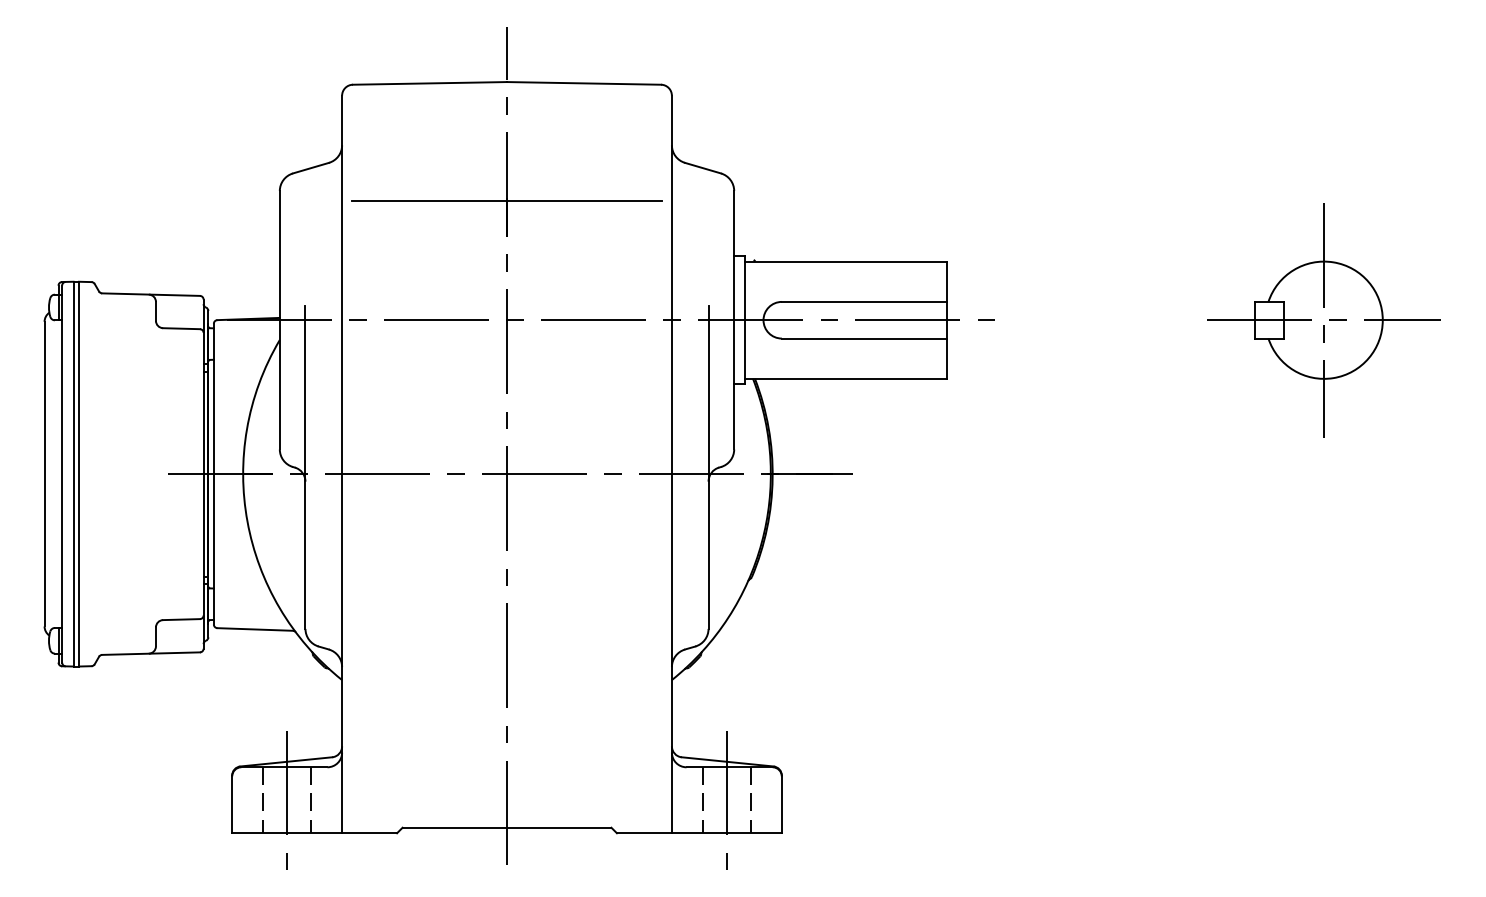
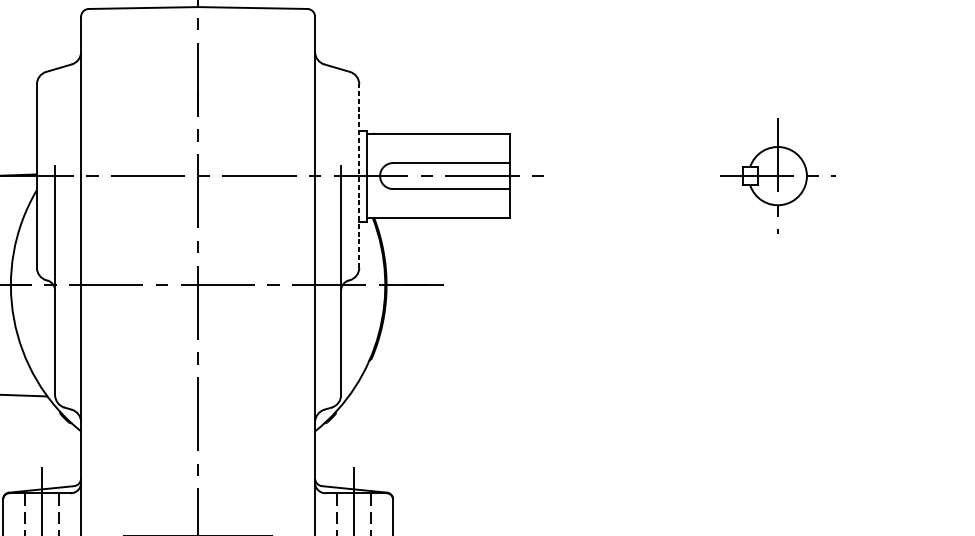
line: (506, 201) -> (197, 91), removed
line: (734, 319) -> (359, 175), solid -> dashed
part: (1323, 320) -> (777, 176), size x0.7

